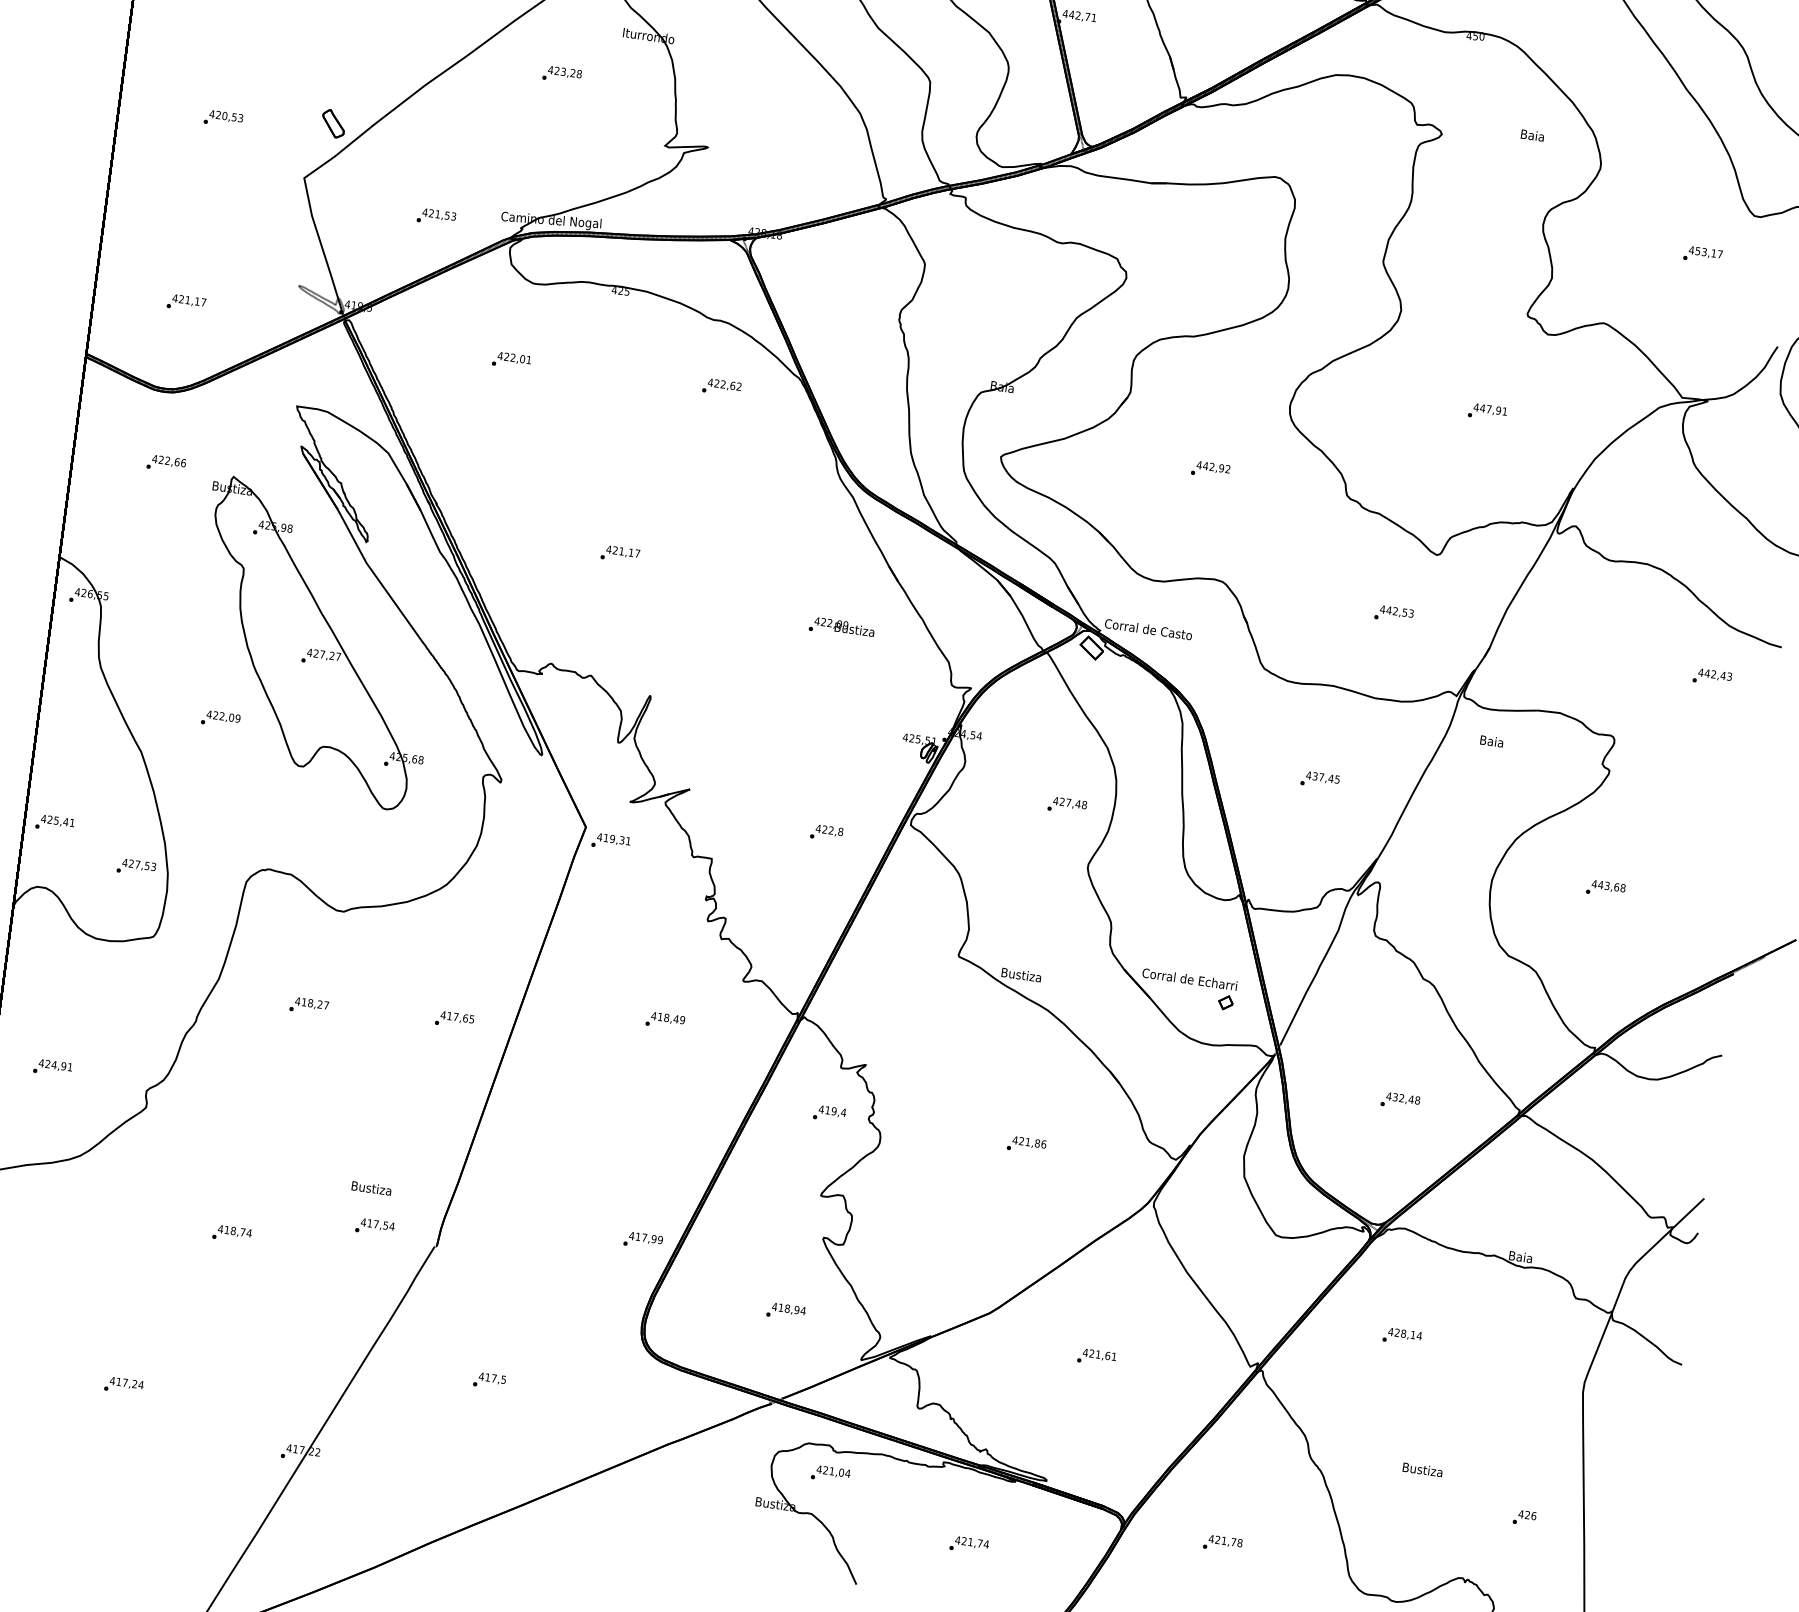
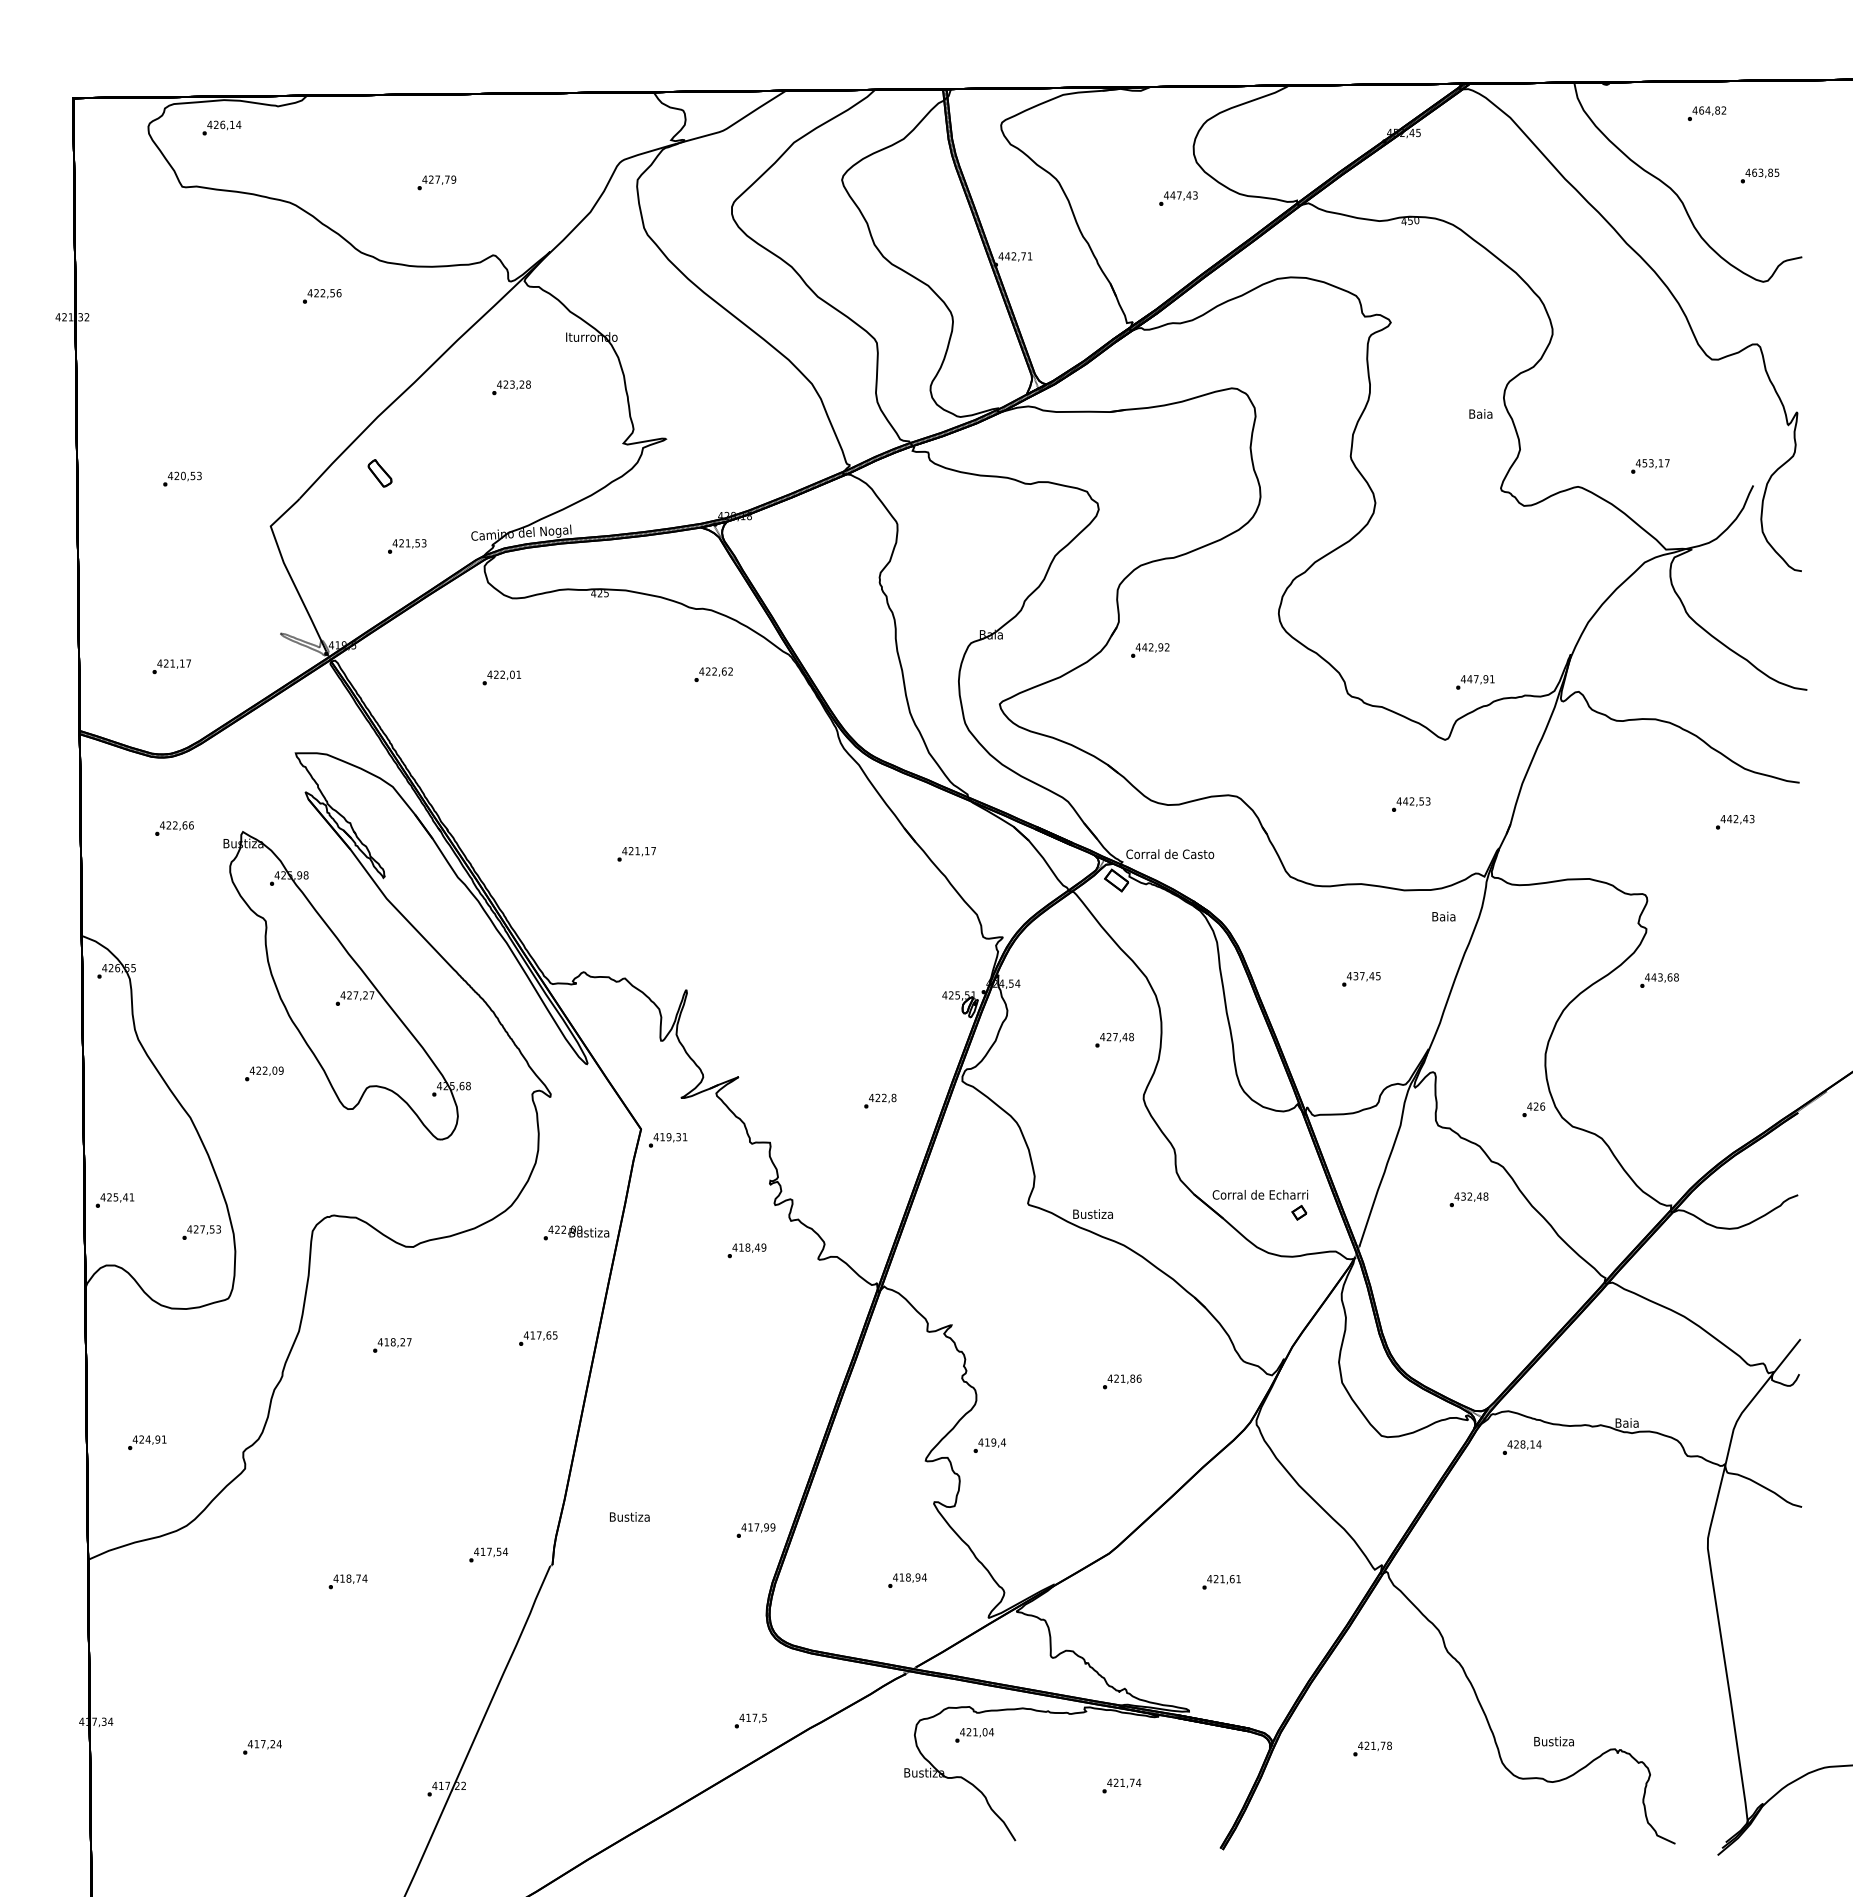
part: (332, 123) -> (379, 473), moved
text: (1532, 134) -> (1480, 413), moved
text: (1703, 255) -> (1650, 466), moved
text: (1487, 412) -> (1475, 682), moved
text: (1210, 470) -> (1150, 650), moved
text: (842, 627) -> (576, 1232), moved
text: (1491, 741) -> (1443, 916), moved
text: (1605, 888) -> (1659, 980), moved
text: (664, 1020) -> (746, 1250), moved
text: (1399, 1100) -> (1468, 1199), moved
text: (829, 1113) -> (989, 1445), moved
text: (371, 1187) -> (629, 1516), moved
text: (1401, 1336) -> (1521, 1447), moved
text: (489, 1380) -> (750, 1720), moved
text: (1422, 1469) -> (1553, 1741), moved
text: (1524, 1517) -> (1533, 1109), moved

